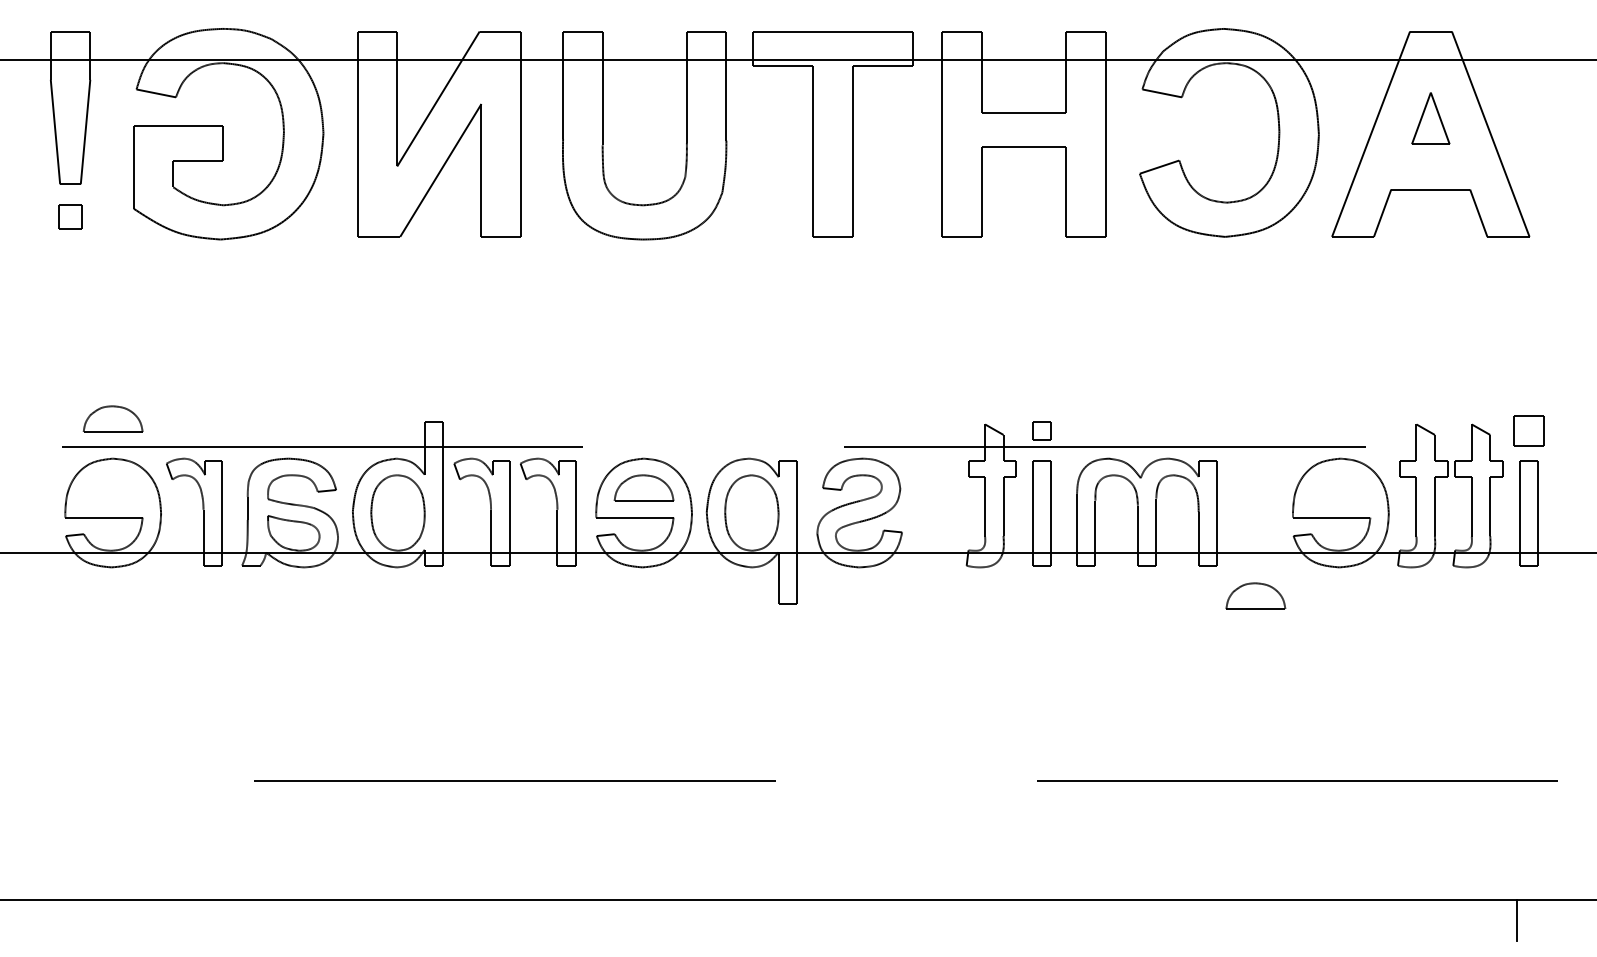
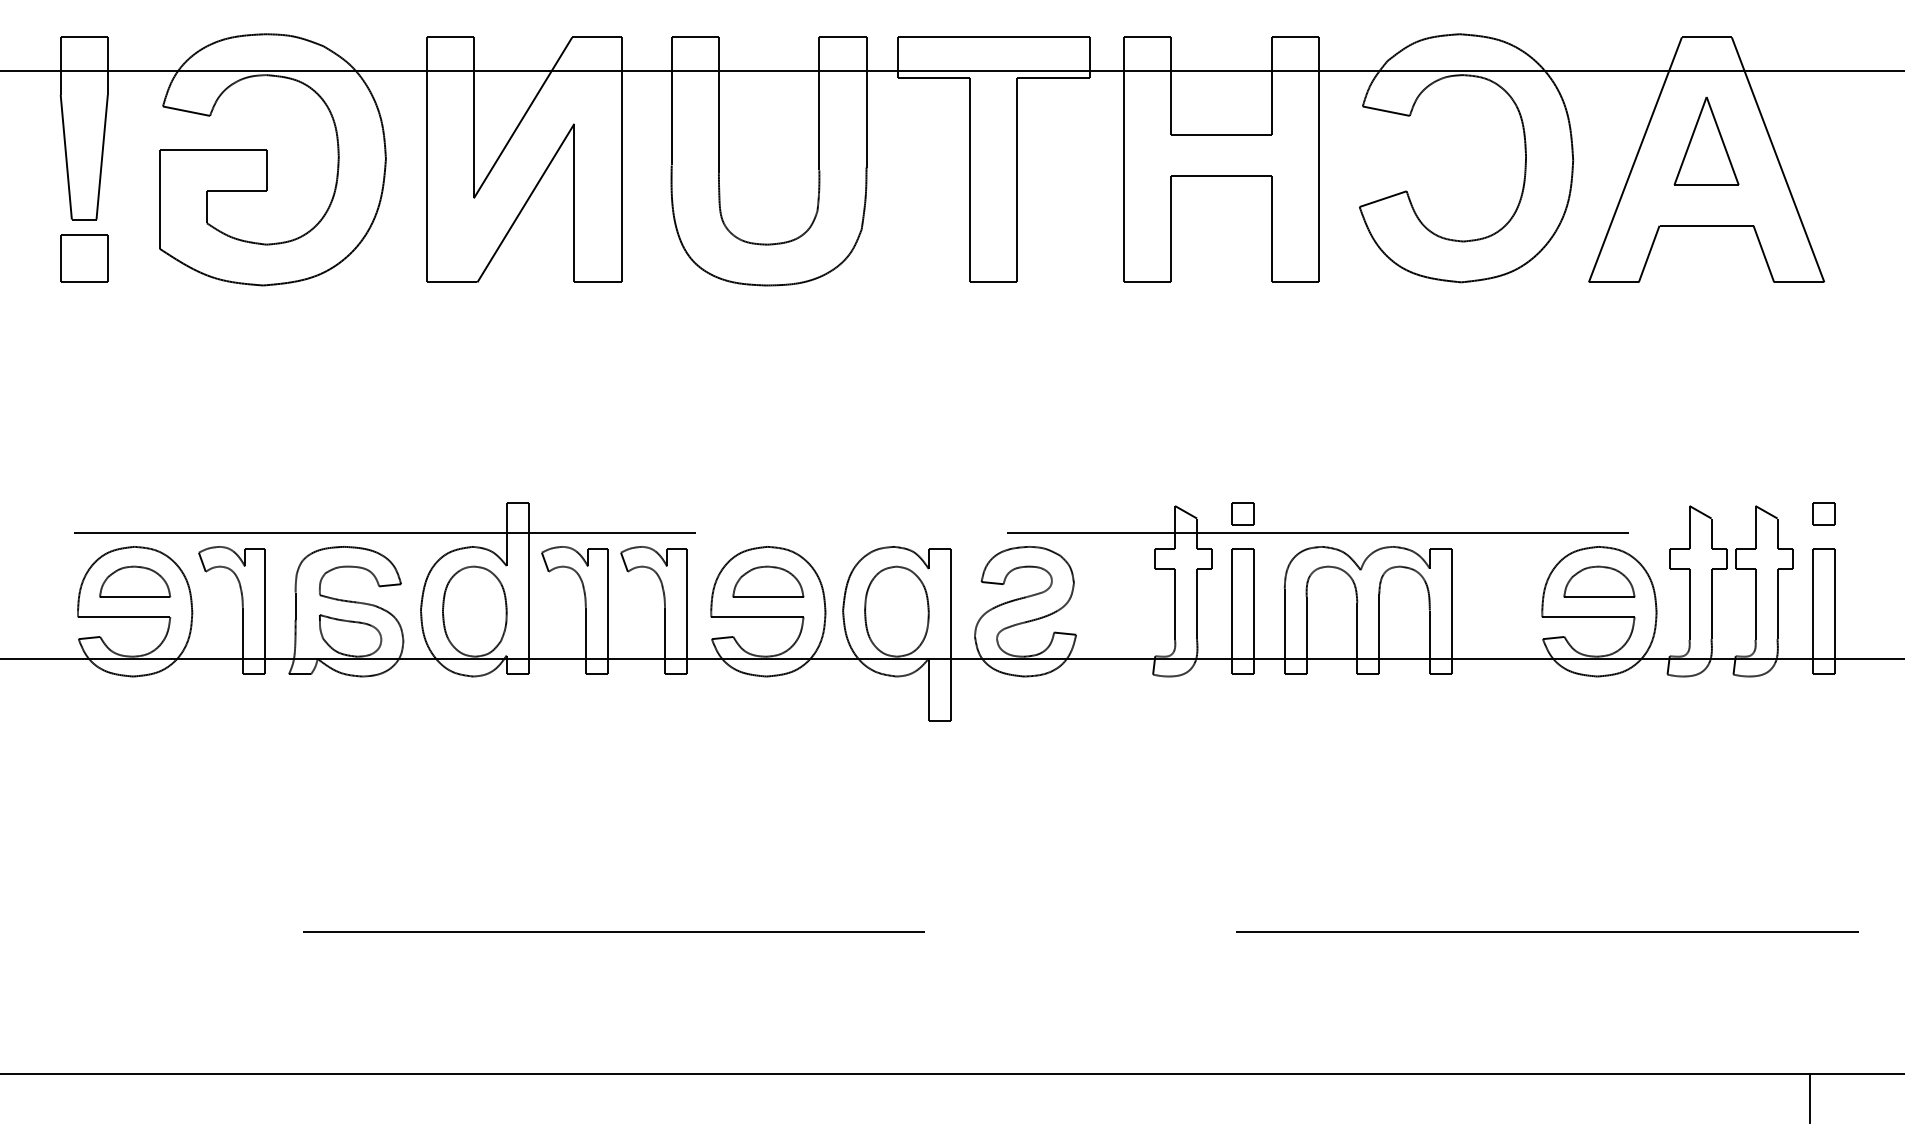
part: (1430, 118) -> (1706, 141), size x1.43
part: (70, 216) -> (84, 258), size x1.67
part: (112, 418) -> (134, 581), moved
part: (1528, 430) -> (1823, 513), size x0.62
part: (1255, 595) -> (1598, 581), moved

